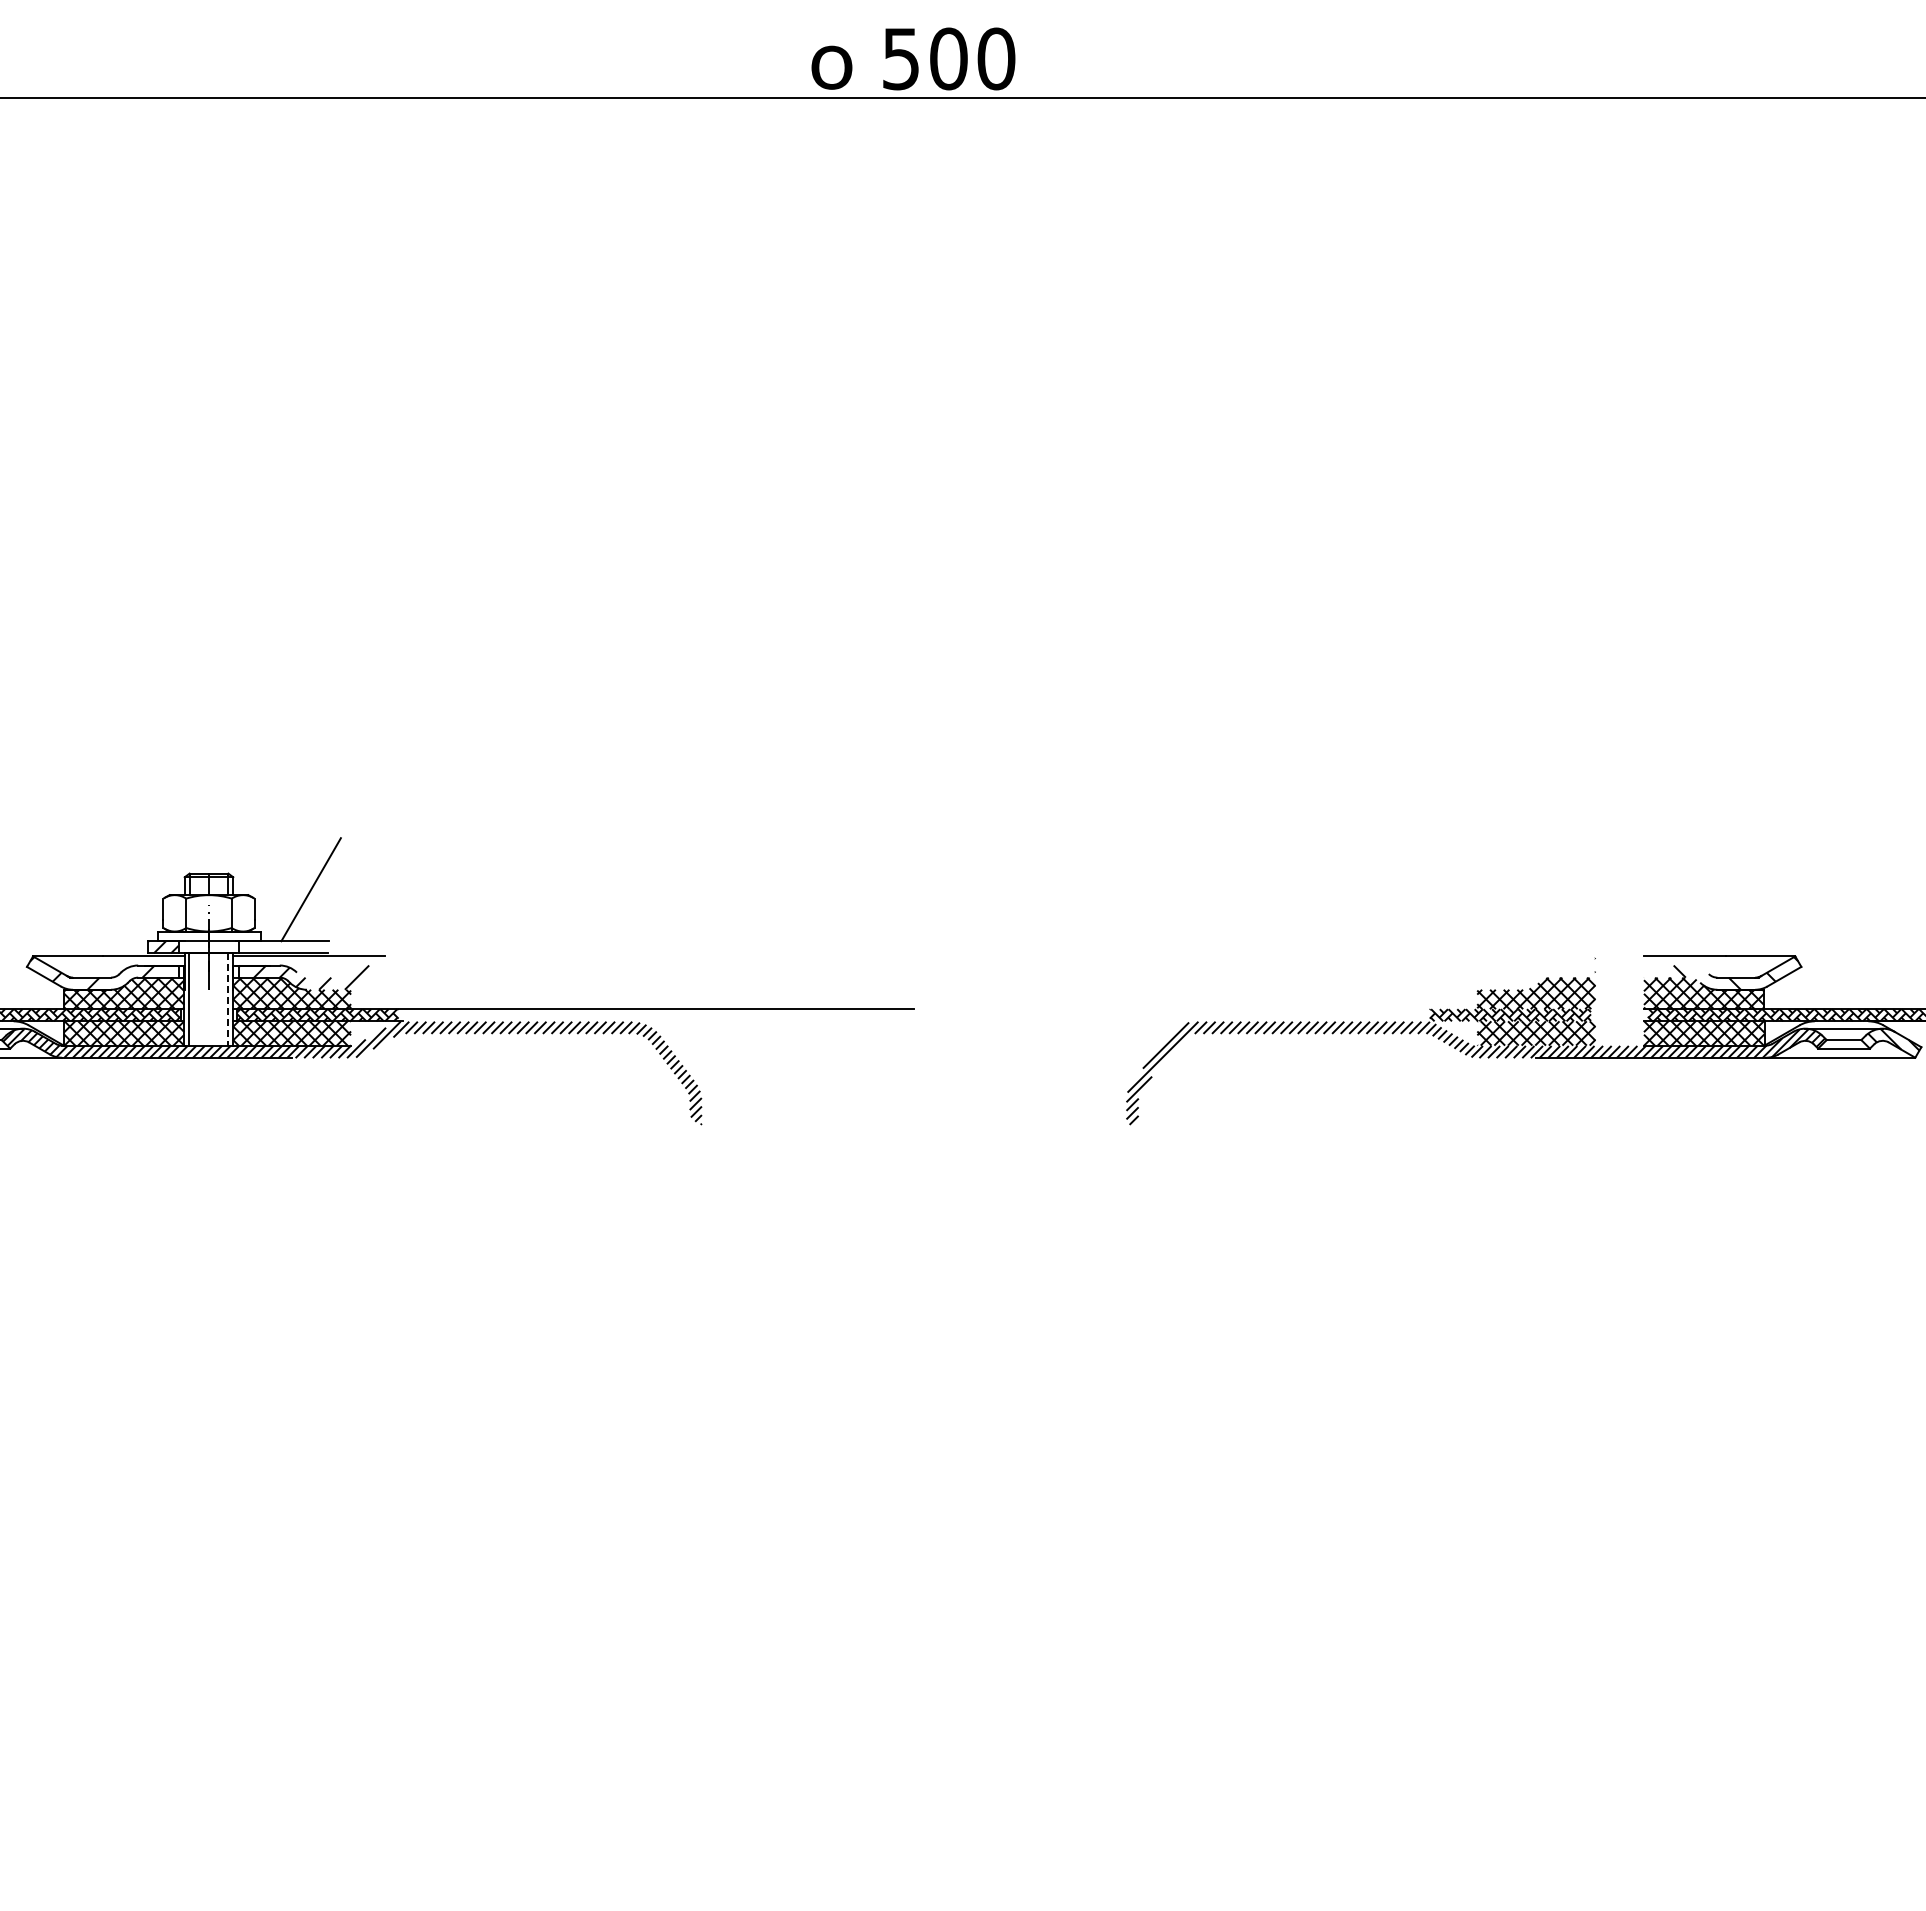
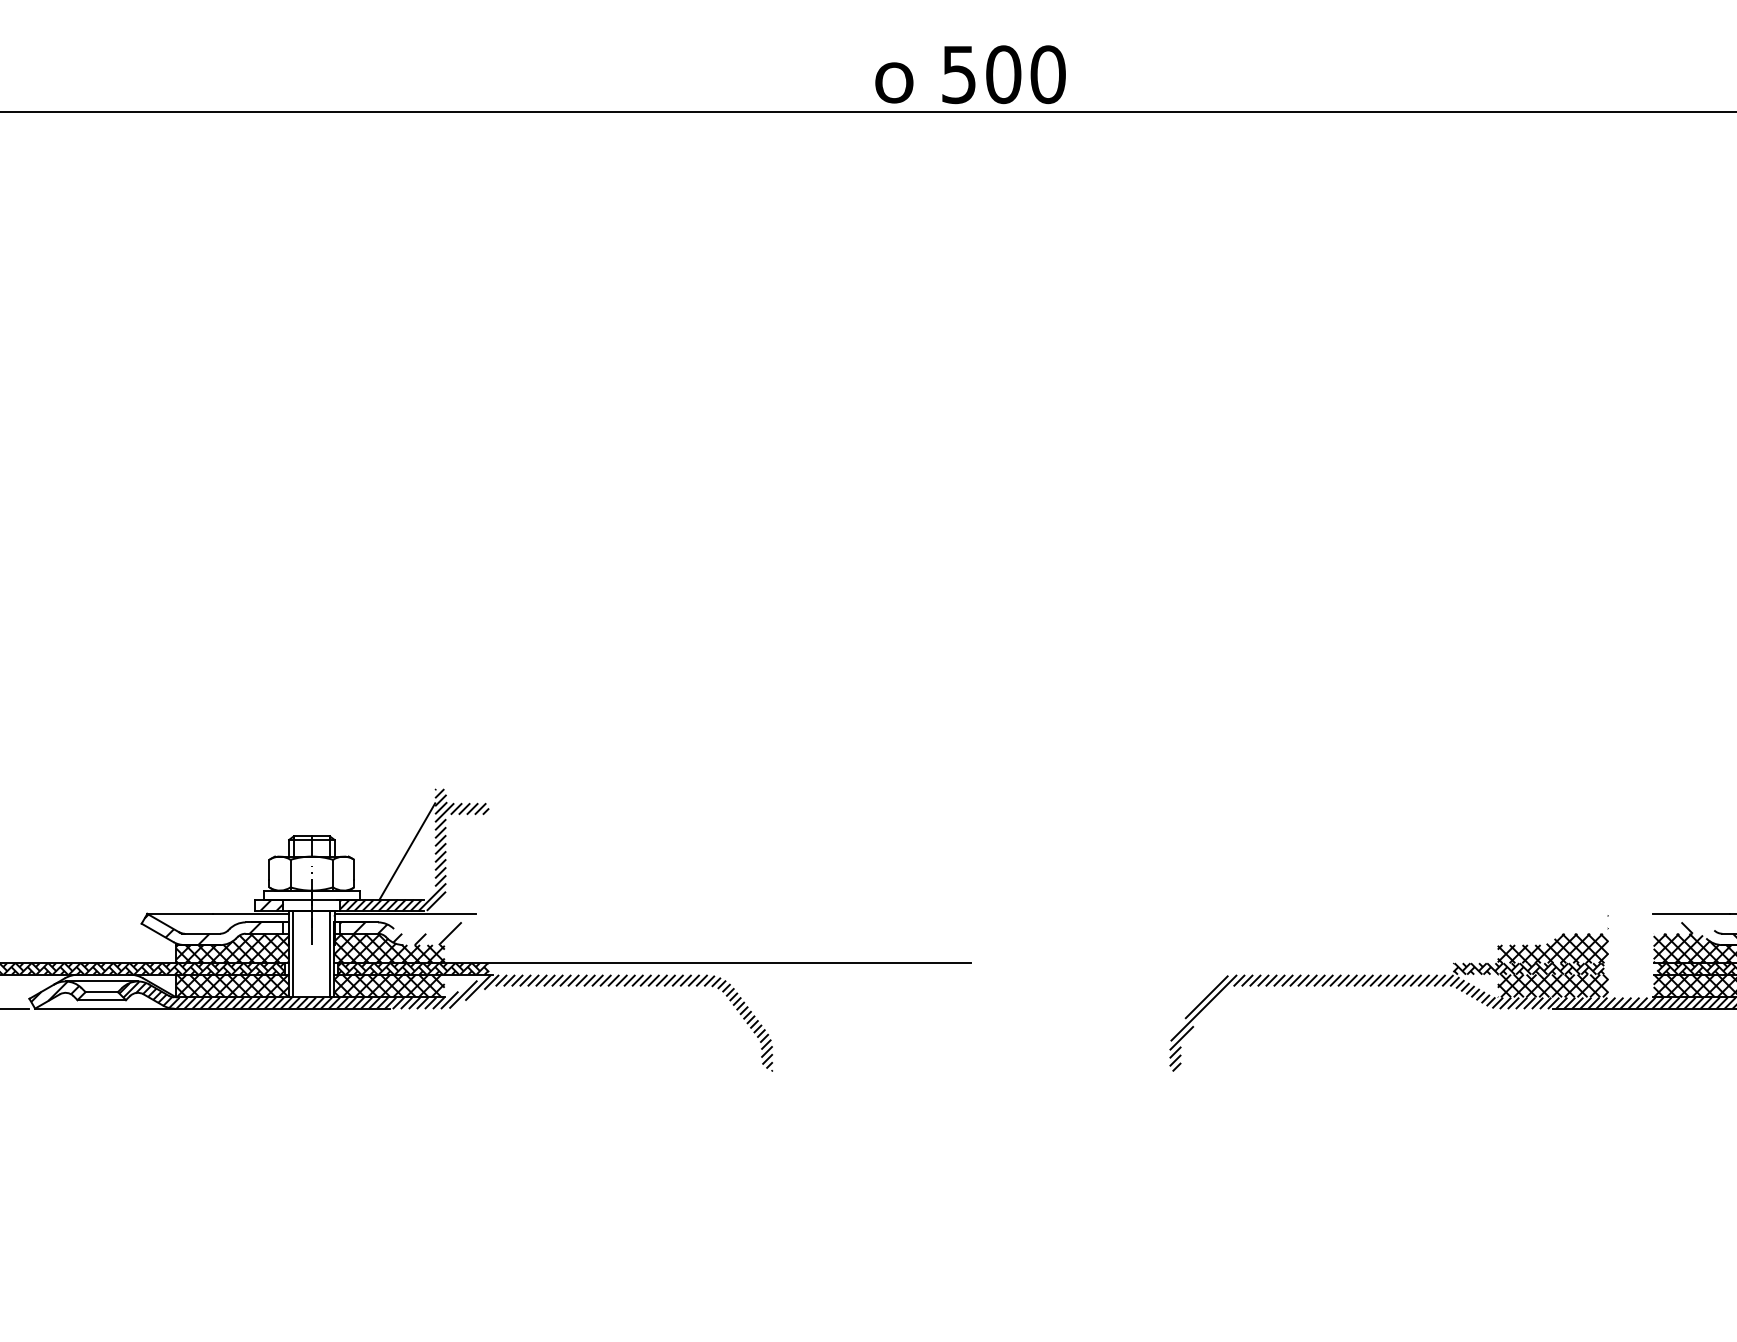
hatch: (318, 887) -> (414, 849), added
line: (228, 999) -> (330, 954), dashed -> solid

